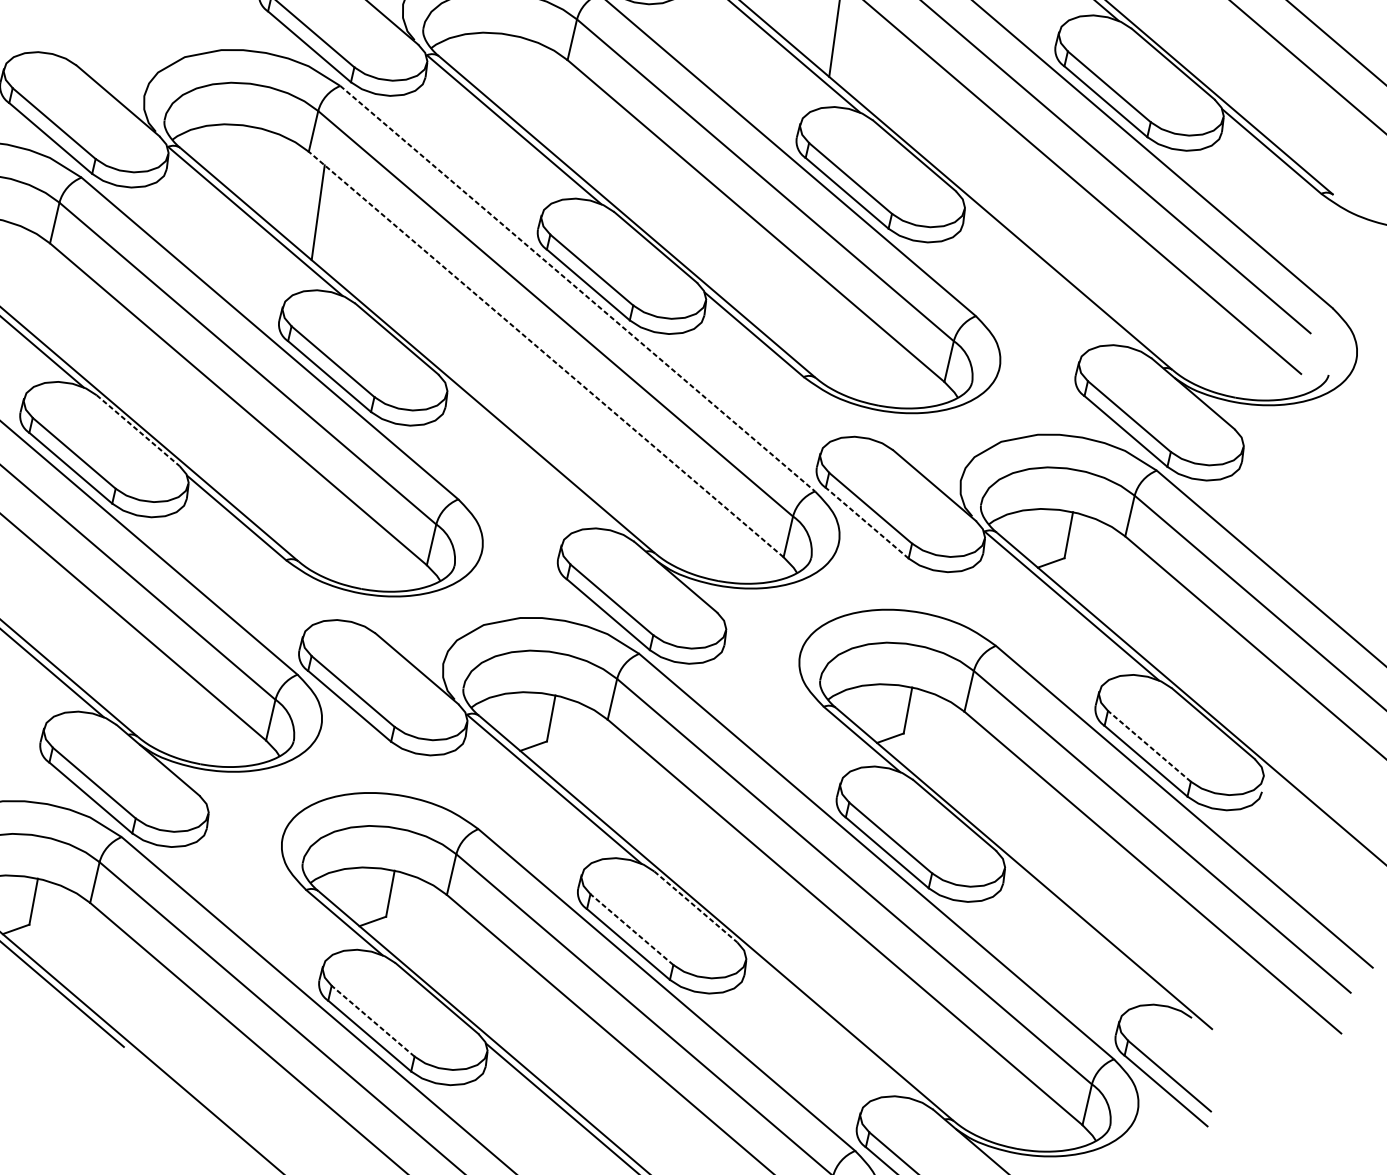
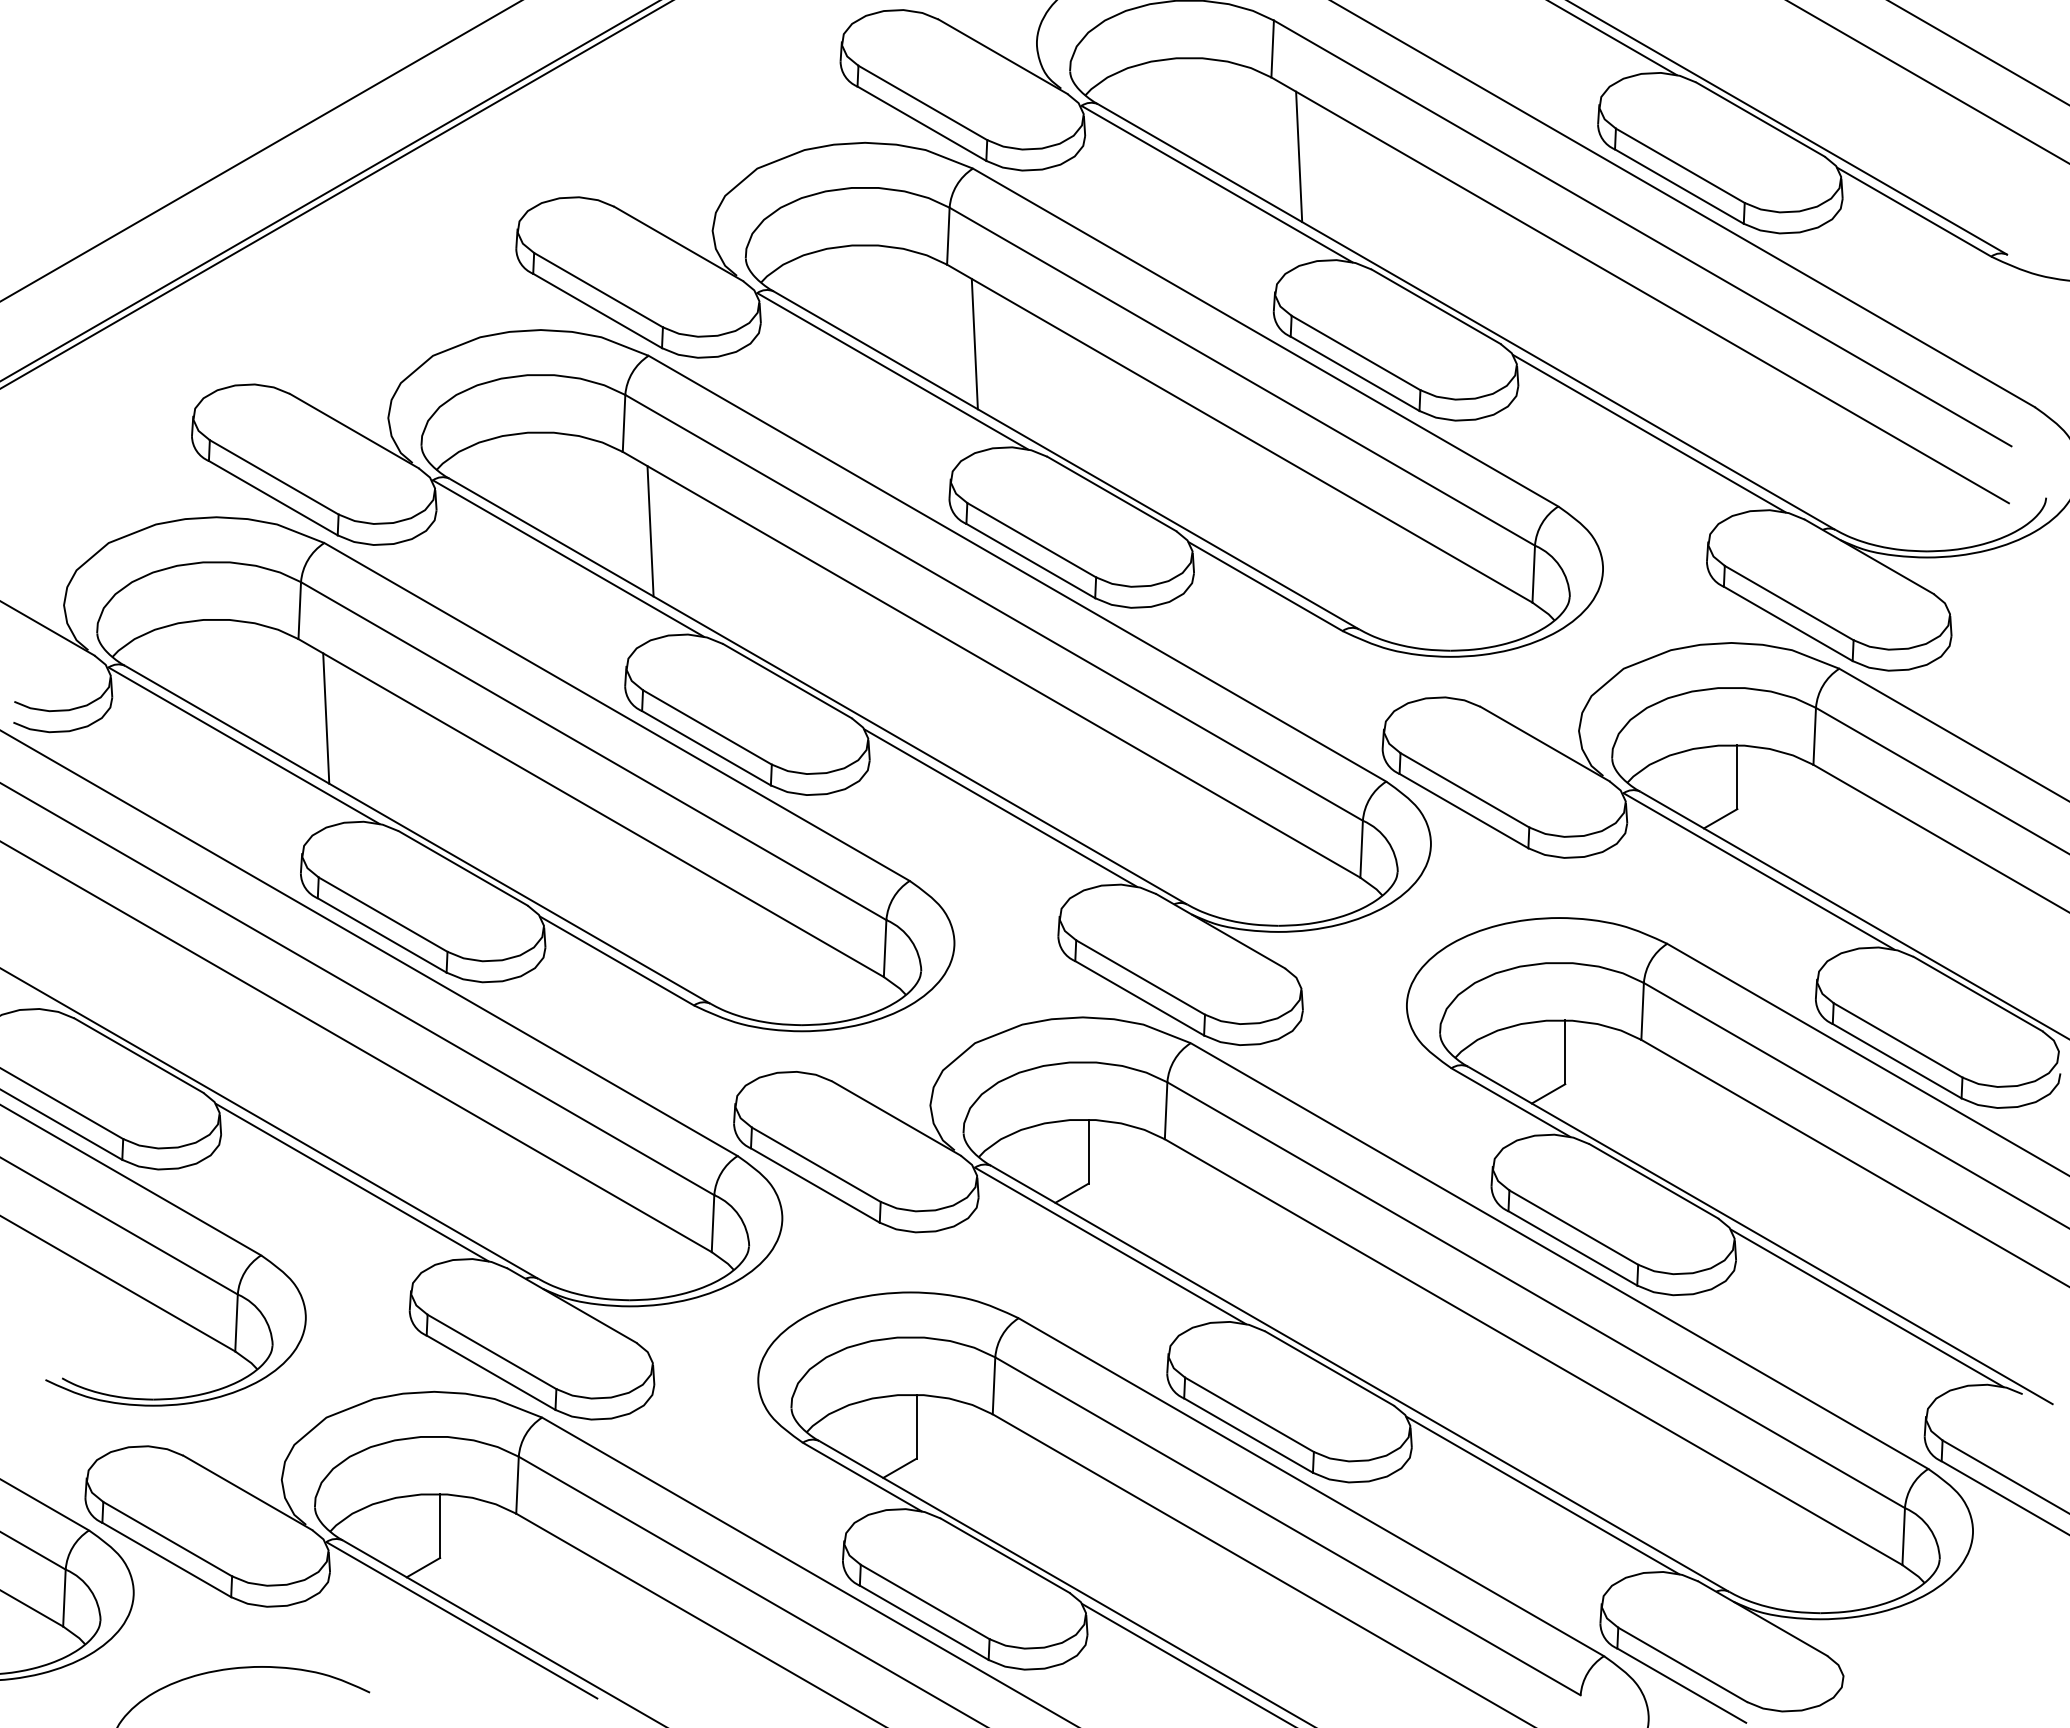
line: (576, 120) -> (974, 343), added
line: (1051, 275) -> (1649, 433), added
line: (577, 288) -> (1017, 568), dashed -> solid
line: (59, 304) -> (326, 718), added
line: (546, 354) -> (991, 664), dashed -> solid
line: (138, 430) -> (463, 868), dashed -> solid
line: (533, 458) -> (1000, 807), added
line: (866, 522) -> (1463, 810), dashed -> solid
line: (1149, 746) -> (1897, 1040), dashed -> solid
line: (696, 907) -> (1330, 1368), dashed -> solid
line: (631, 929) -> (1249, 1414), dashed -> solid
line: (1091, 934) -> (1866, 1307), added
line: (372, 1020) -> (924, 1601), dashed -> solid
line: (832, 1026) -> (1542, 1495), added

